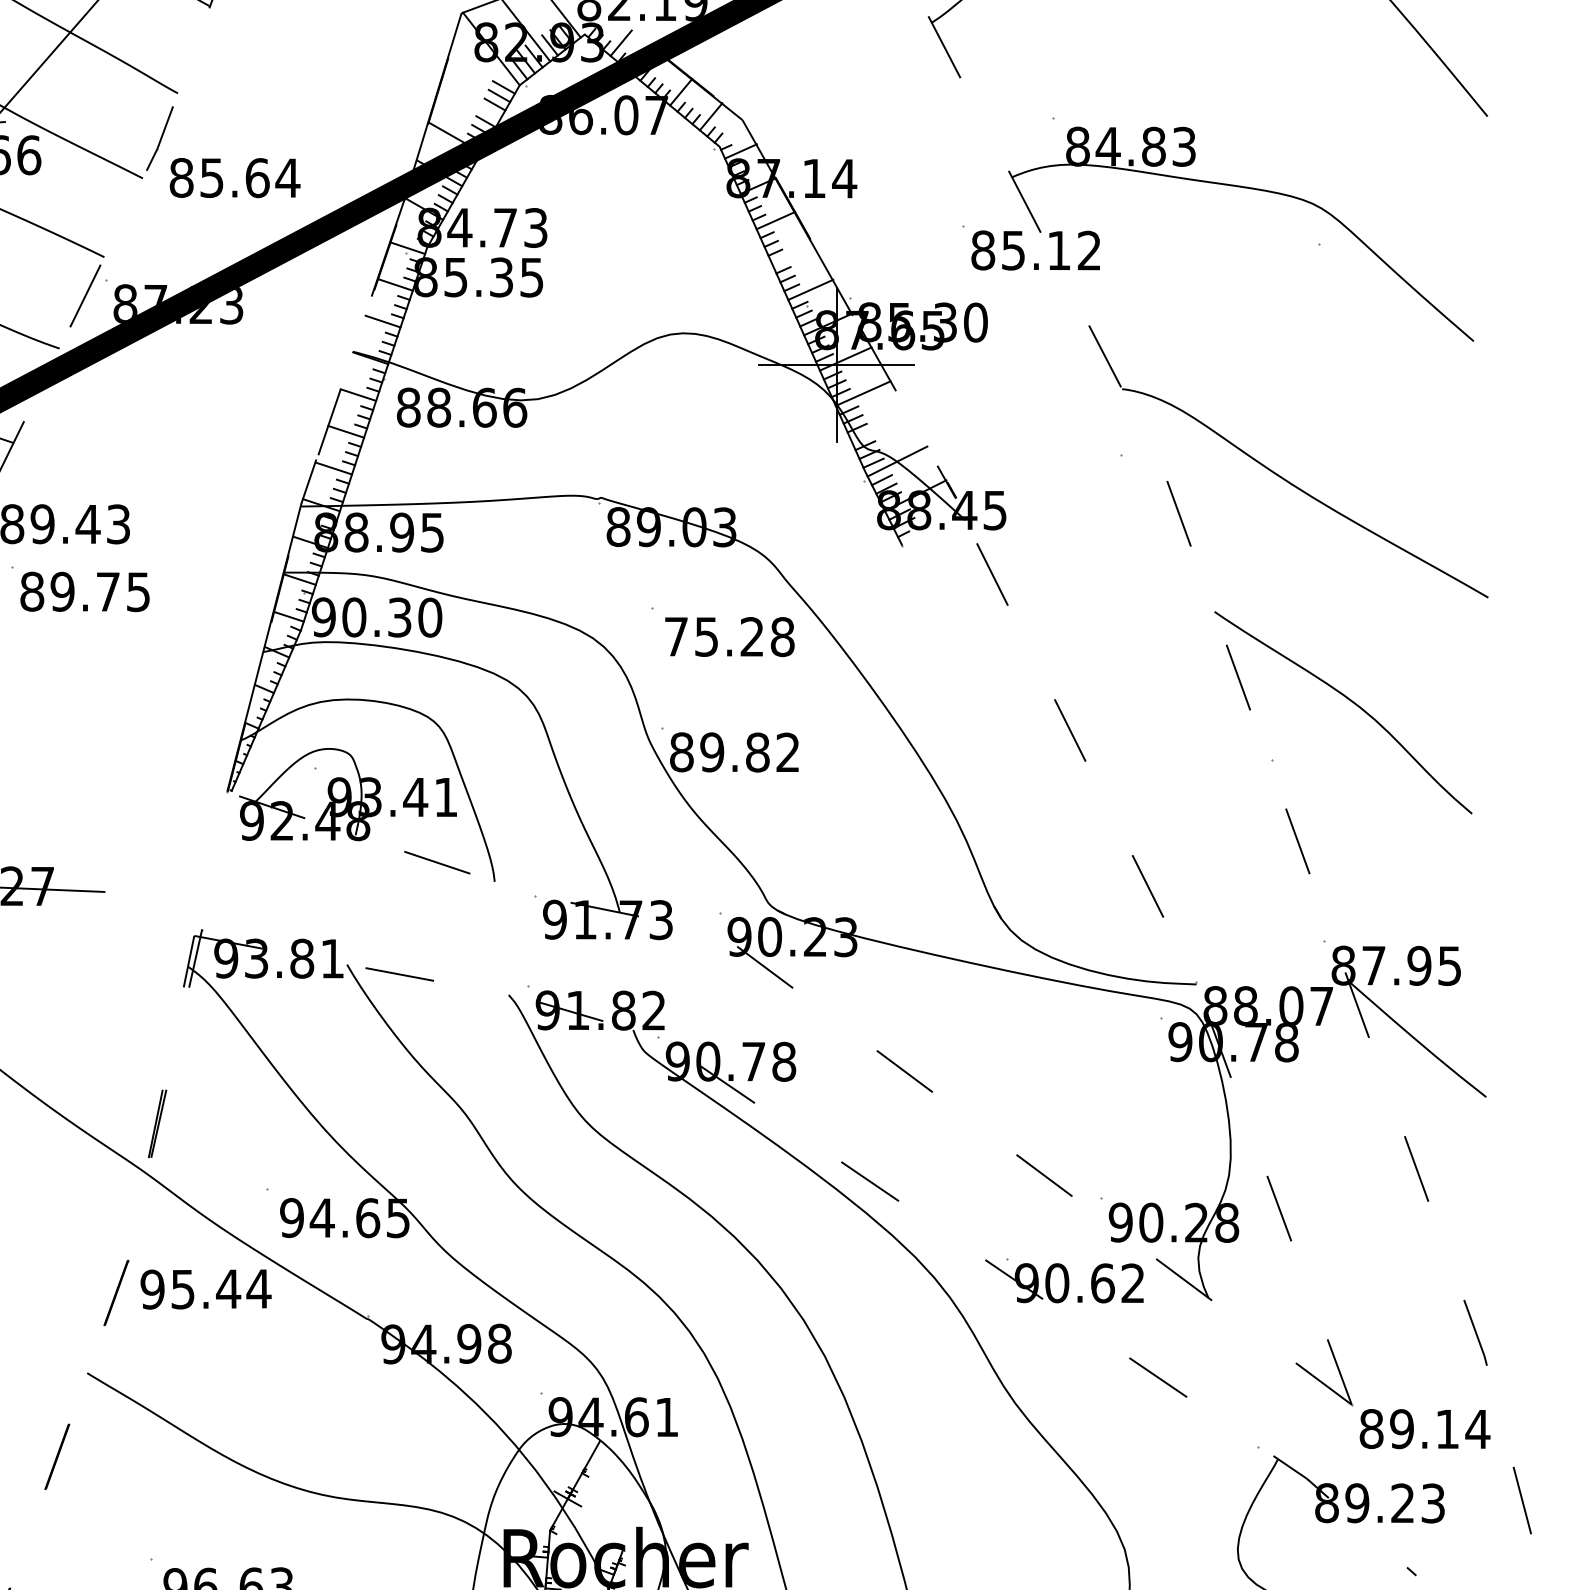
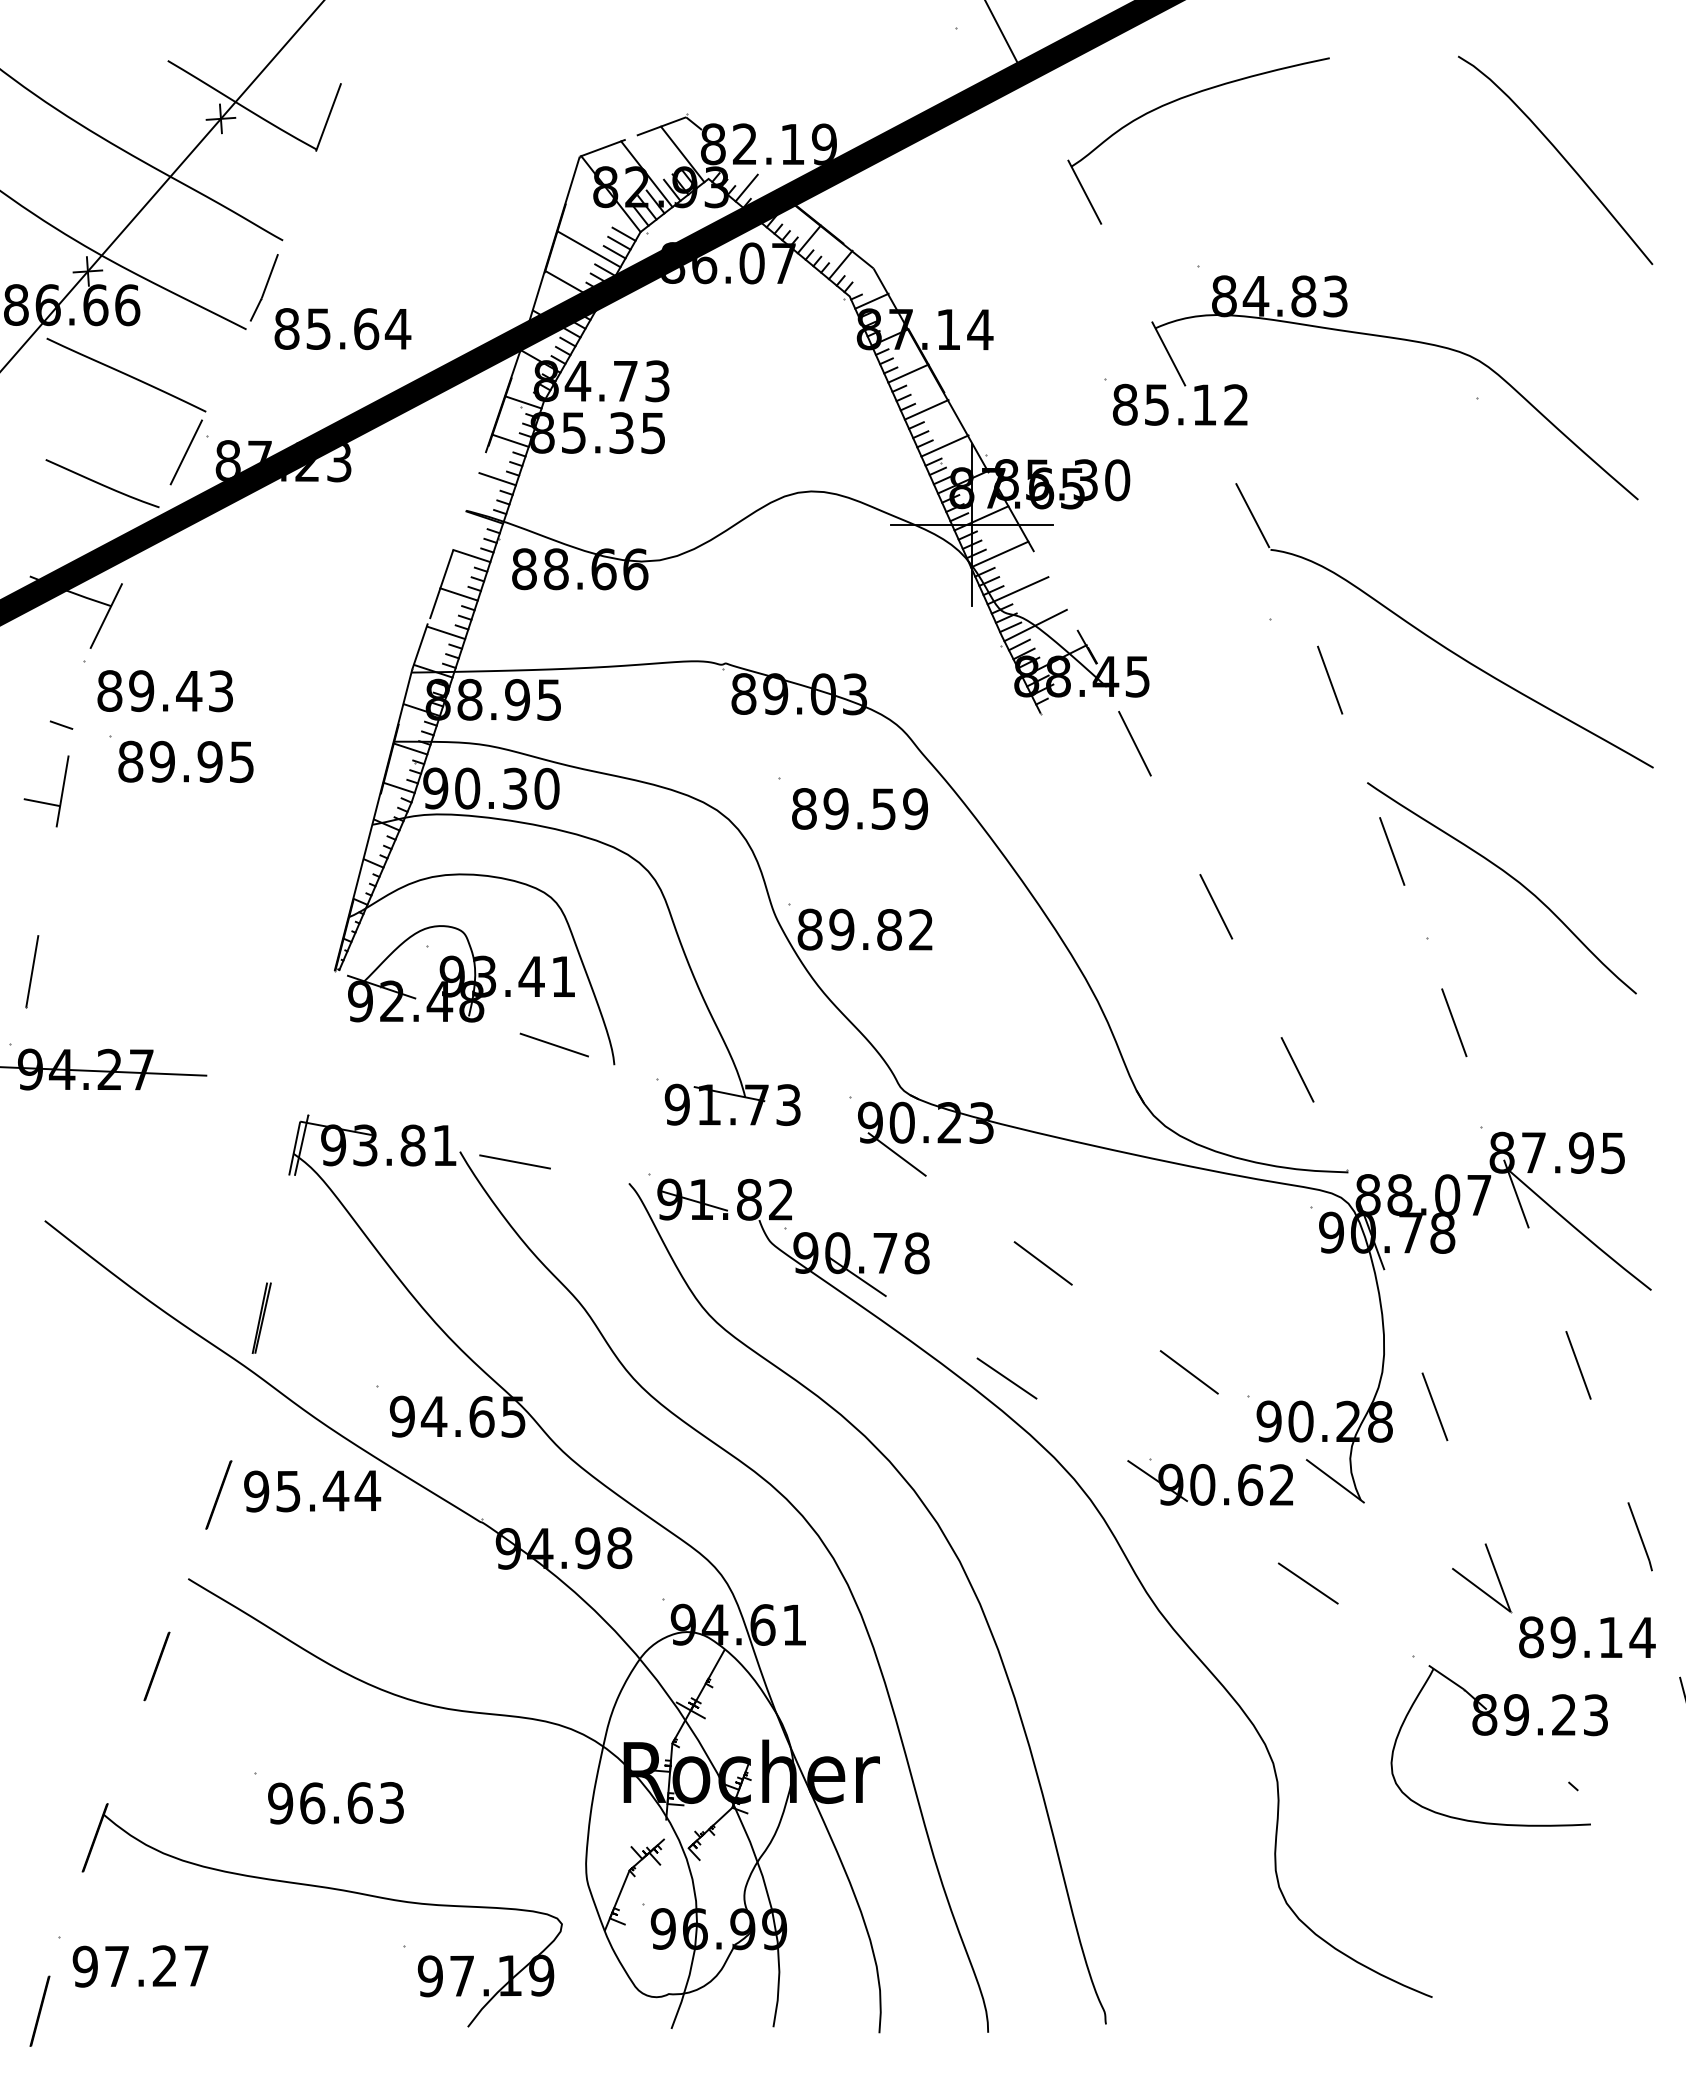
line: (469, 101) -> (588, 249), added
line: (793, 254) -> (926, 409), added
line: (880, 428) -> (1017, 590), added
text: (107, 591) -> (209, 761), 89.75 -> 89.95
text: (730, 637) -> (860, 809), 75.28 -> 89.59

